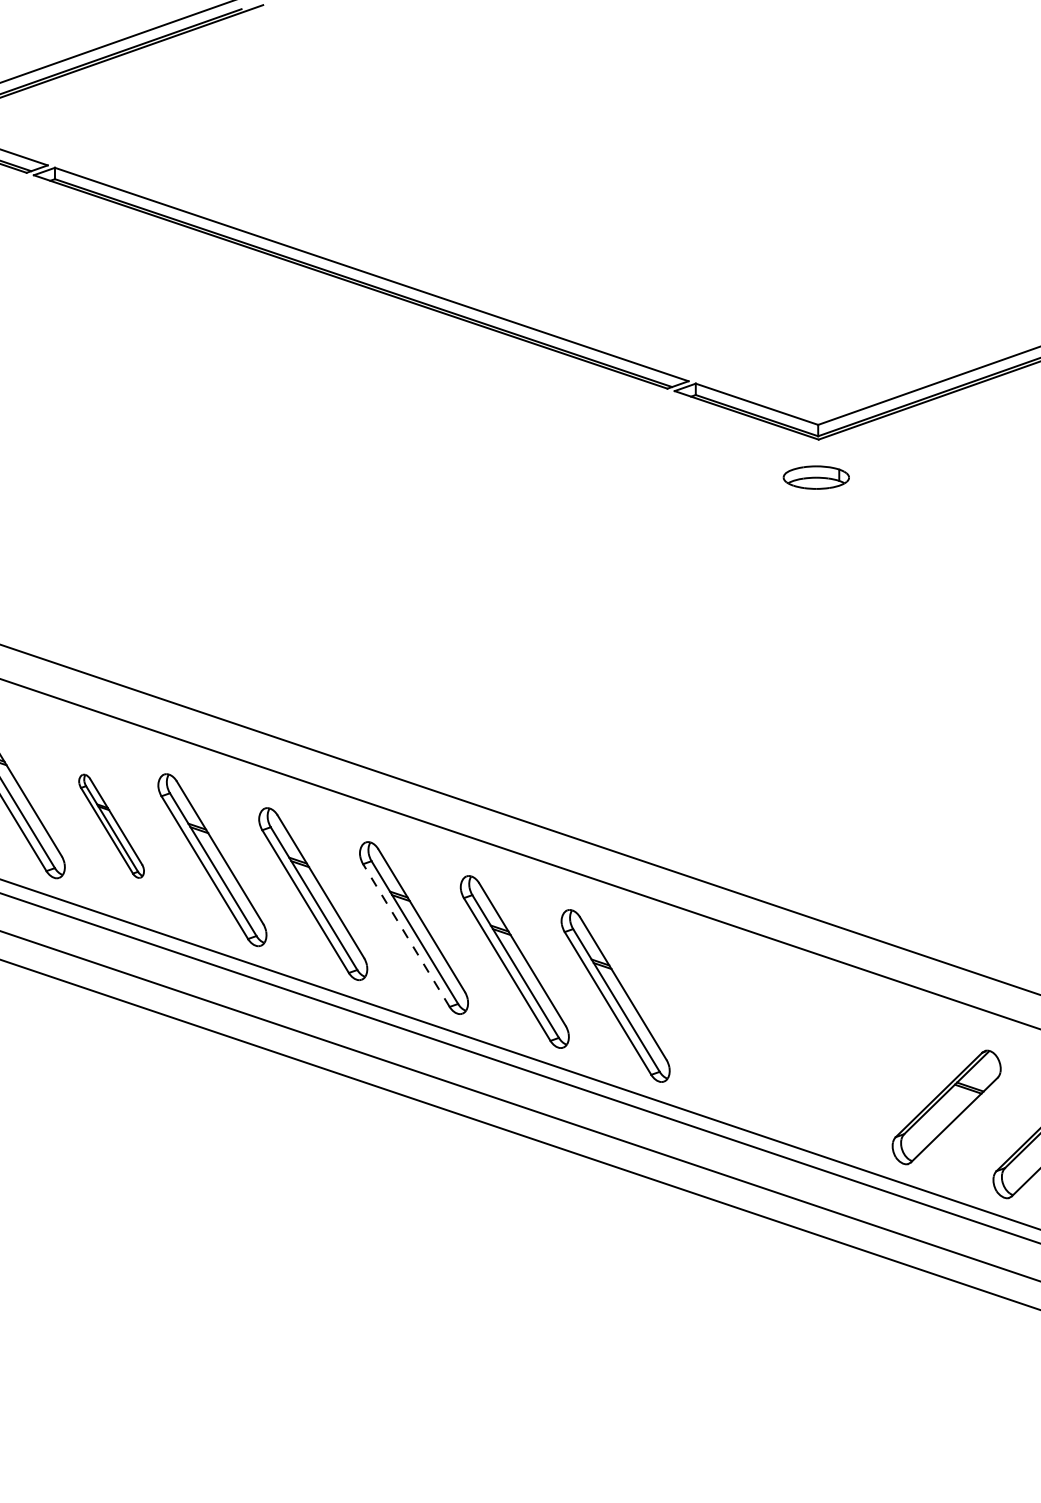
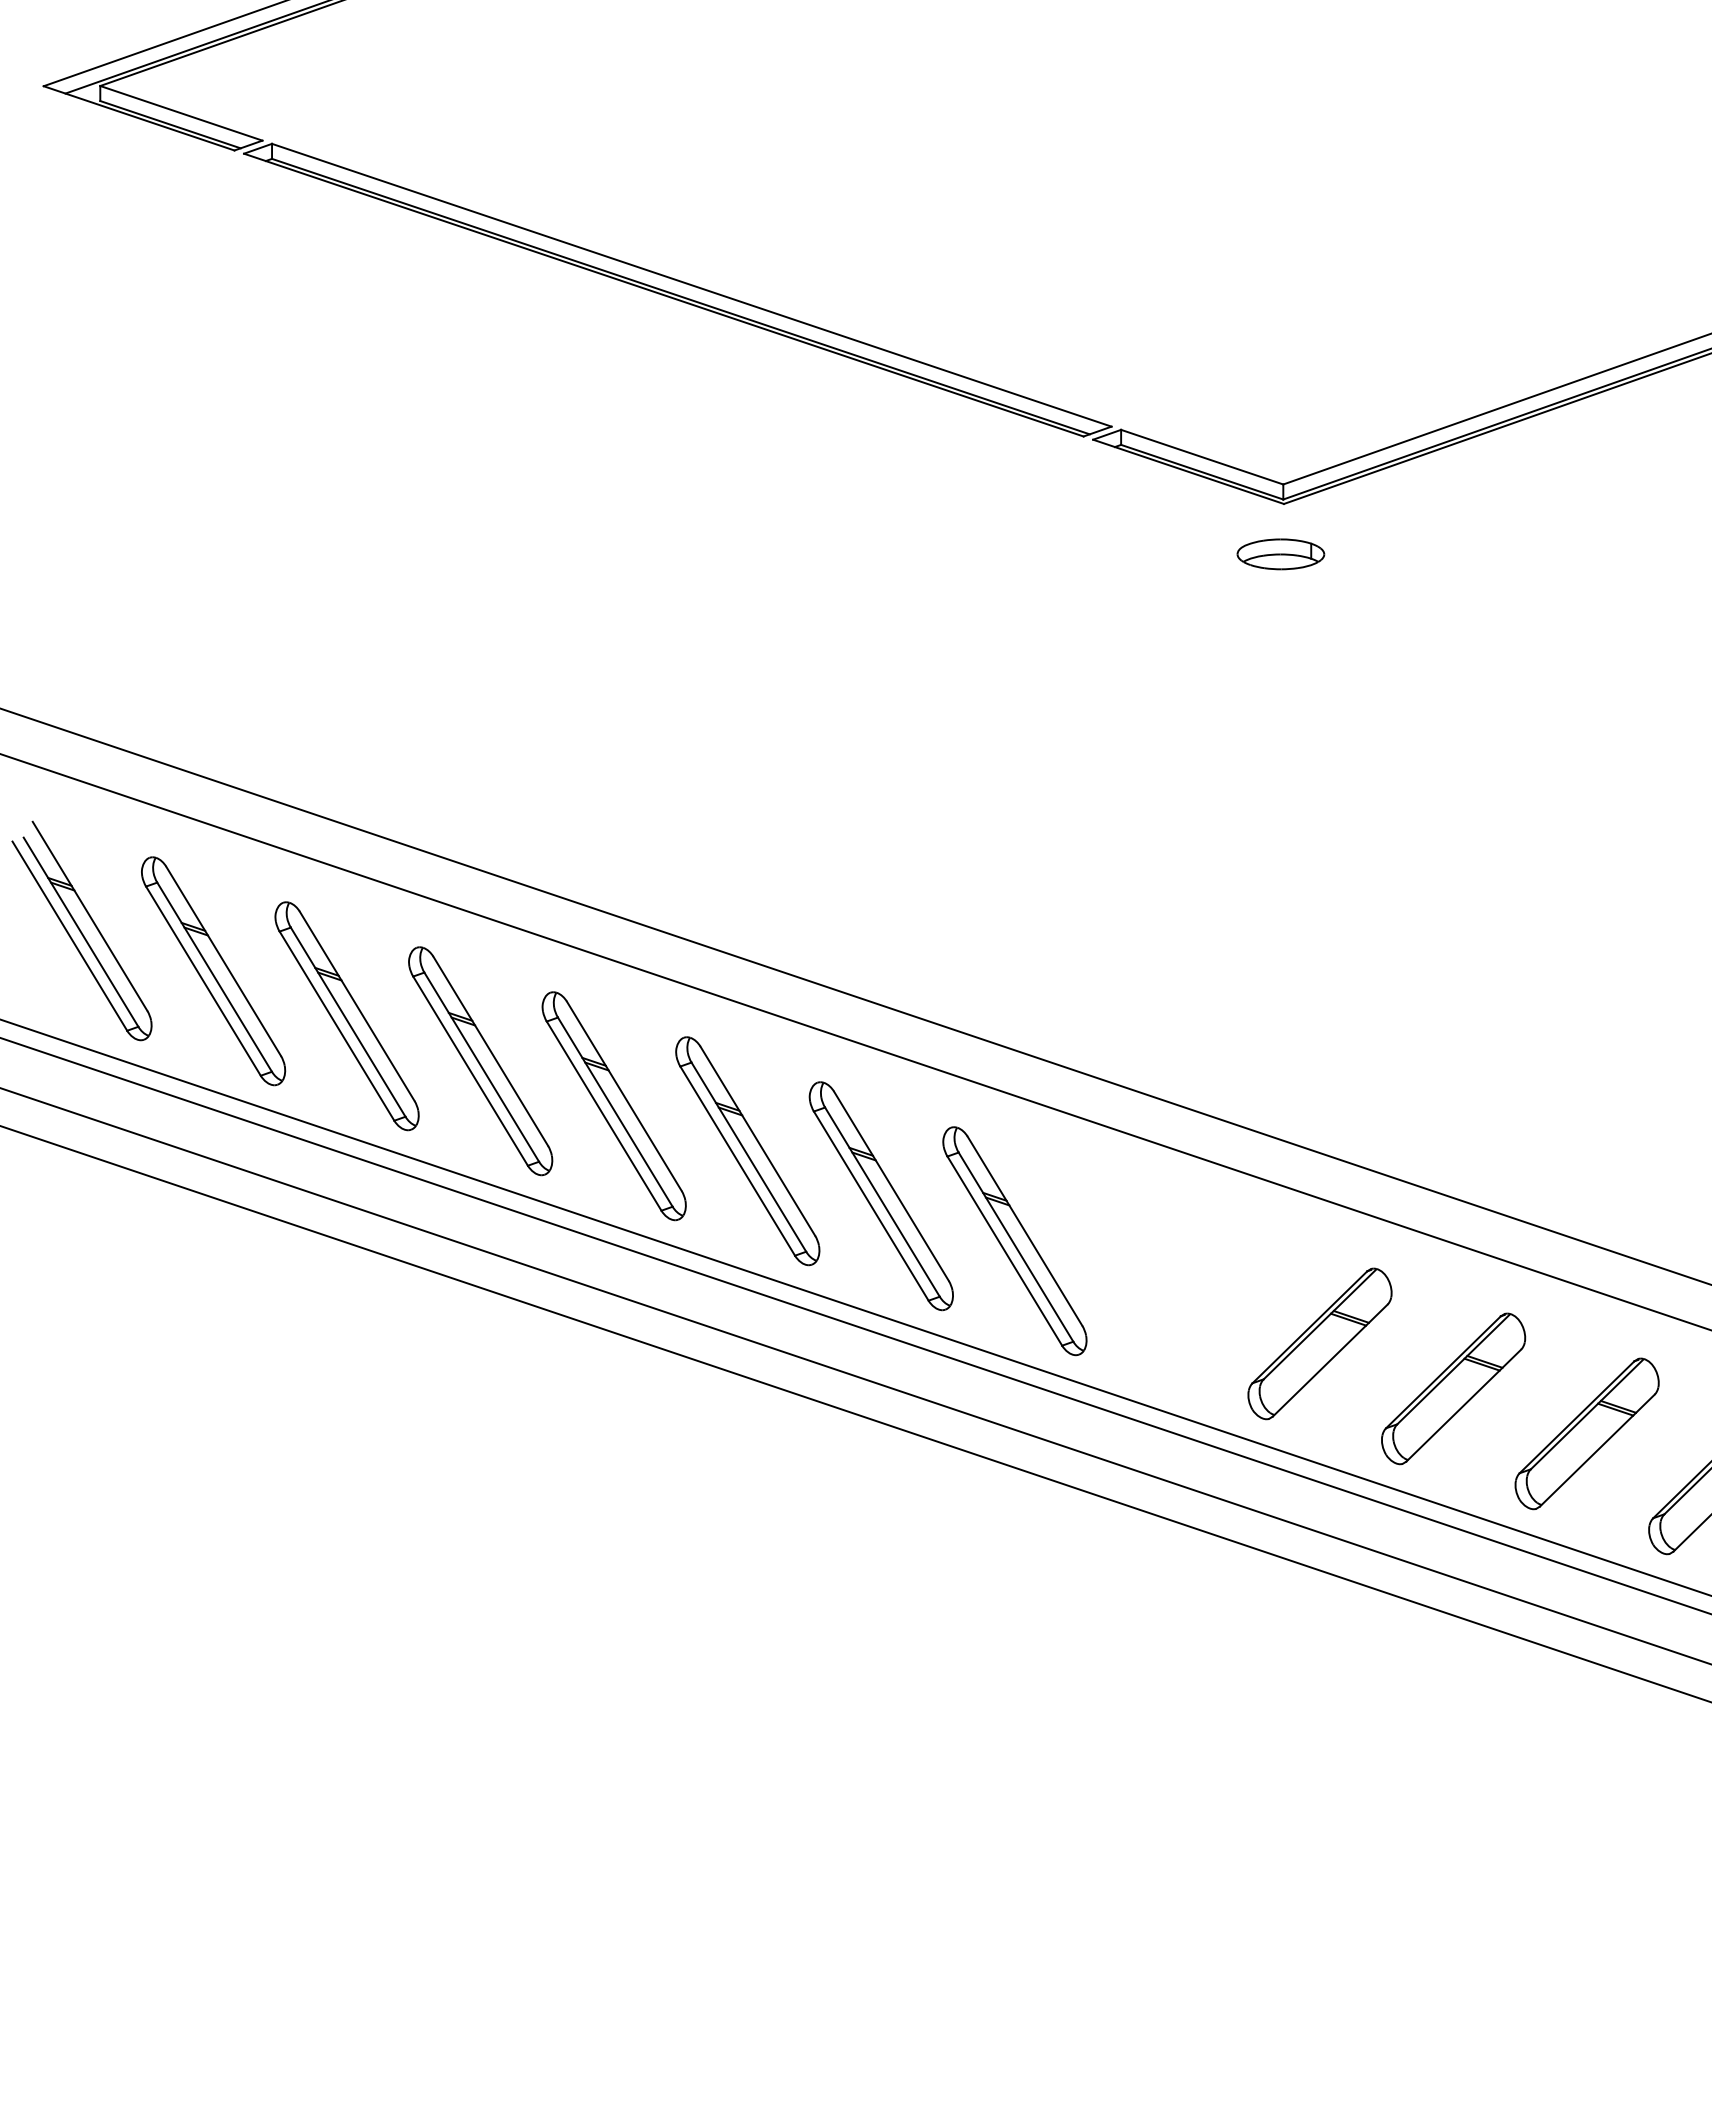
part: (111, 826) -> (346, 1016), size x1.67
line: (406, 935) -> (737, 1161), dashed -> solid
part: (845, 1073) -> (1319, 1343), added

